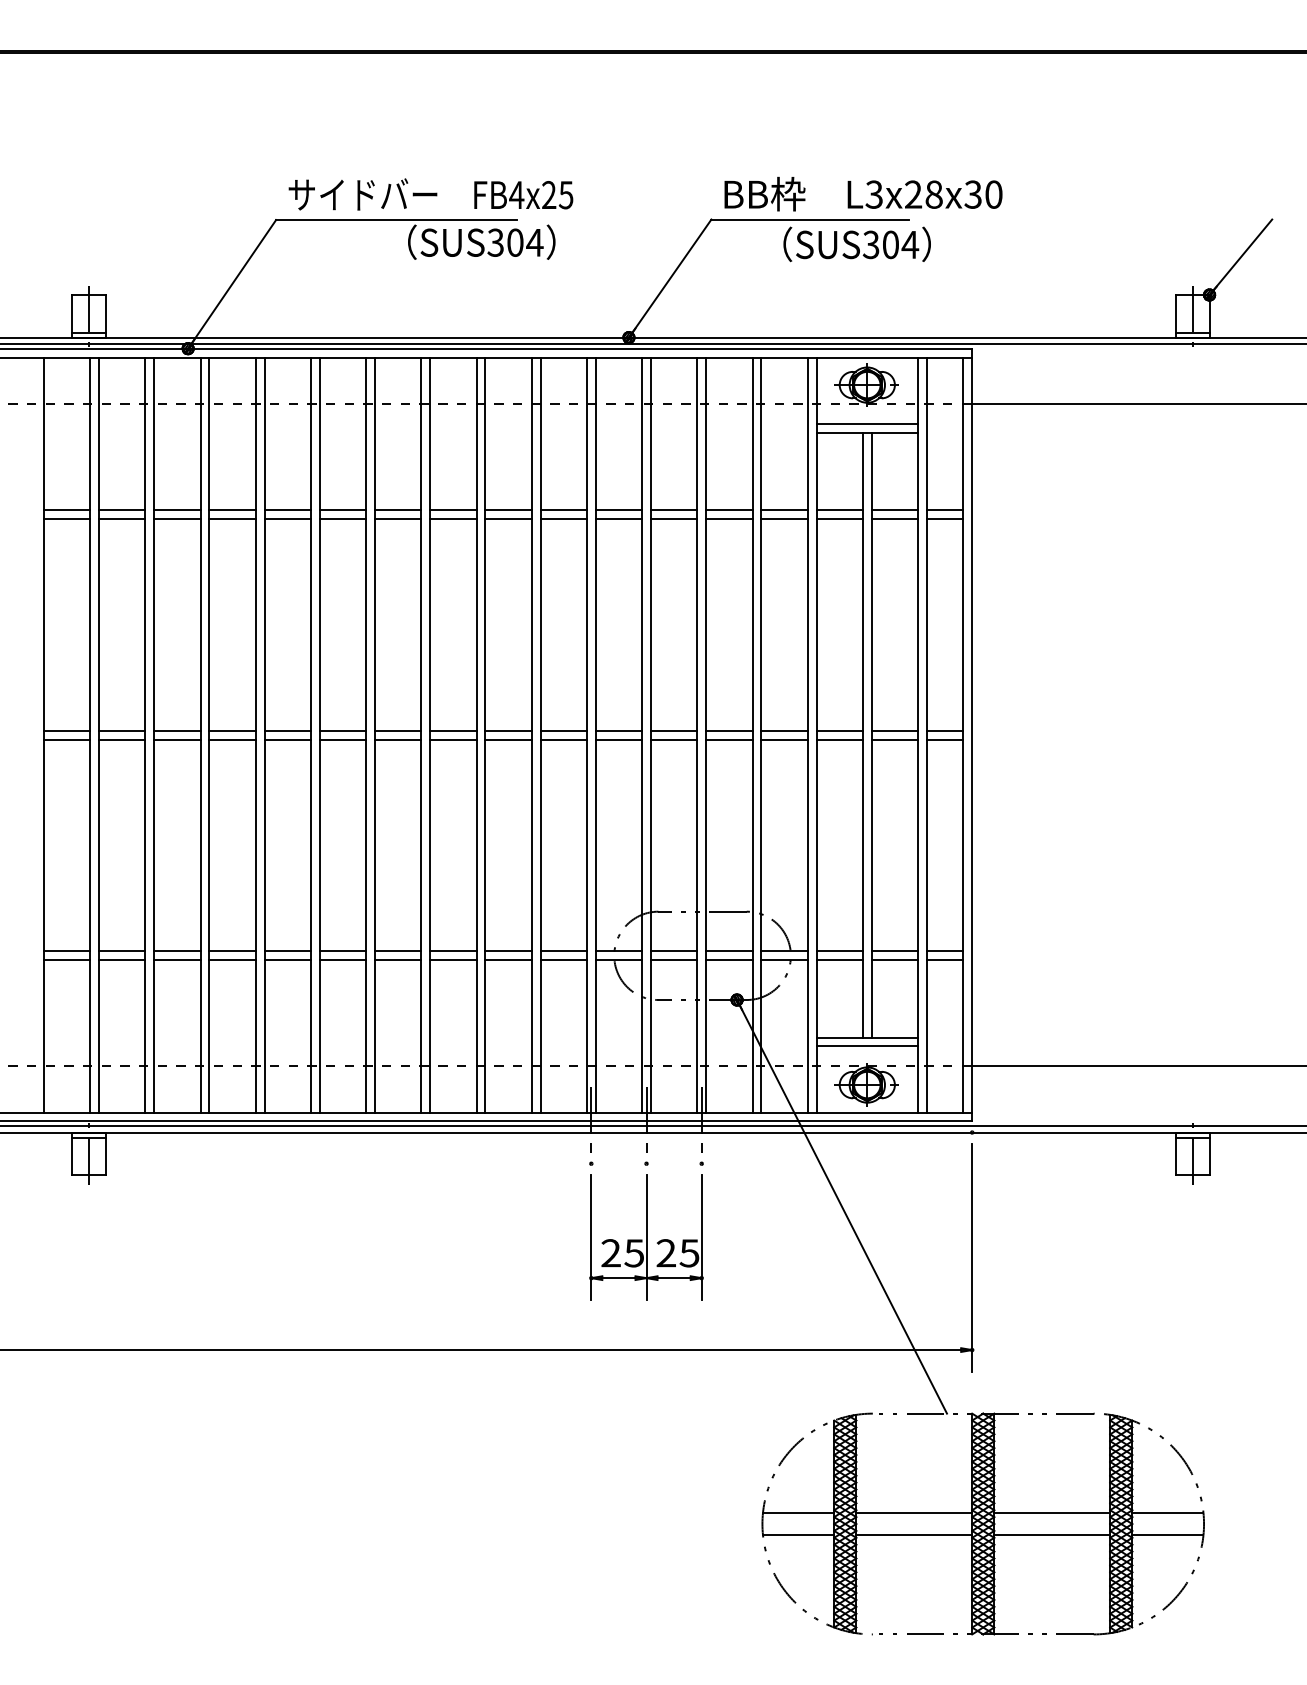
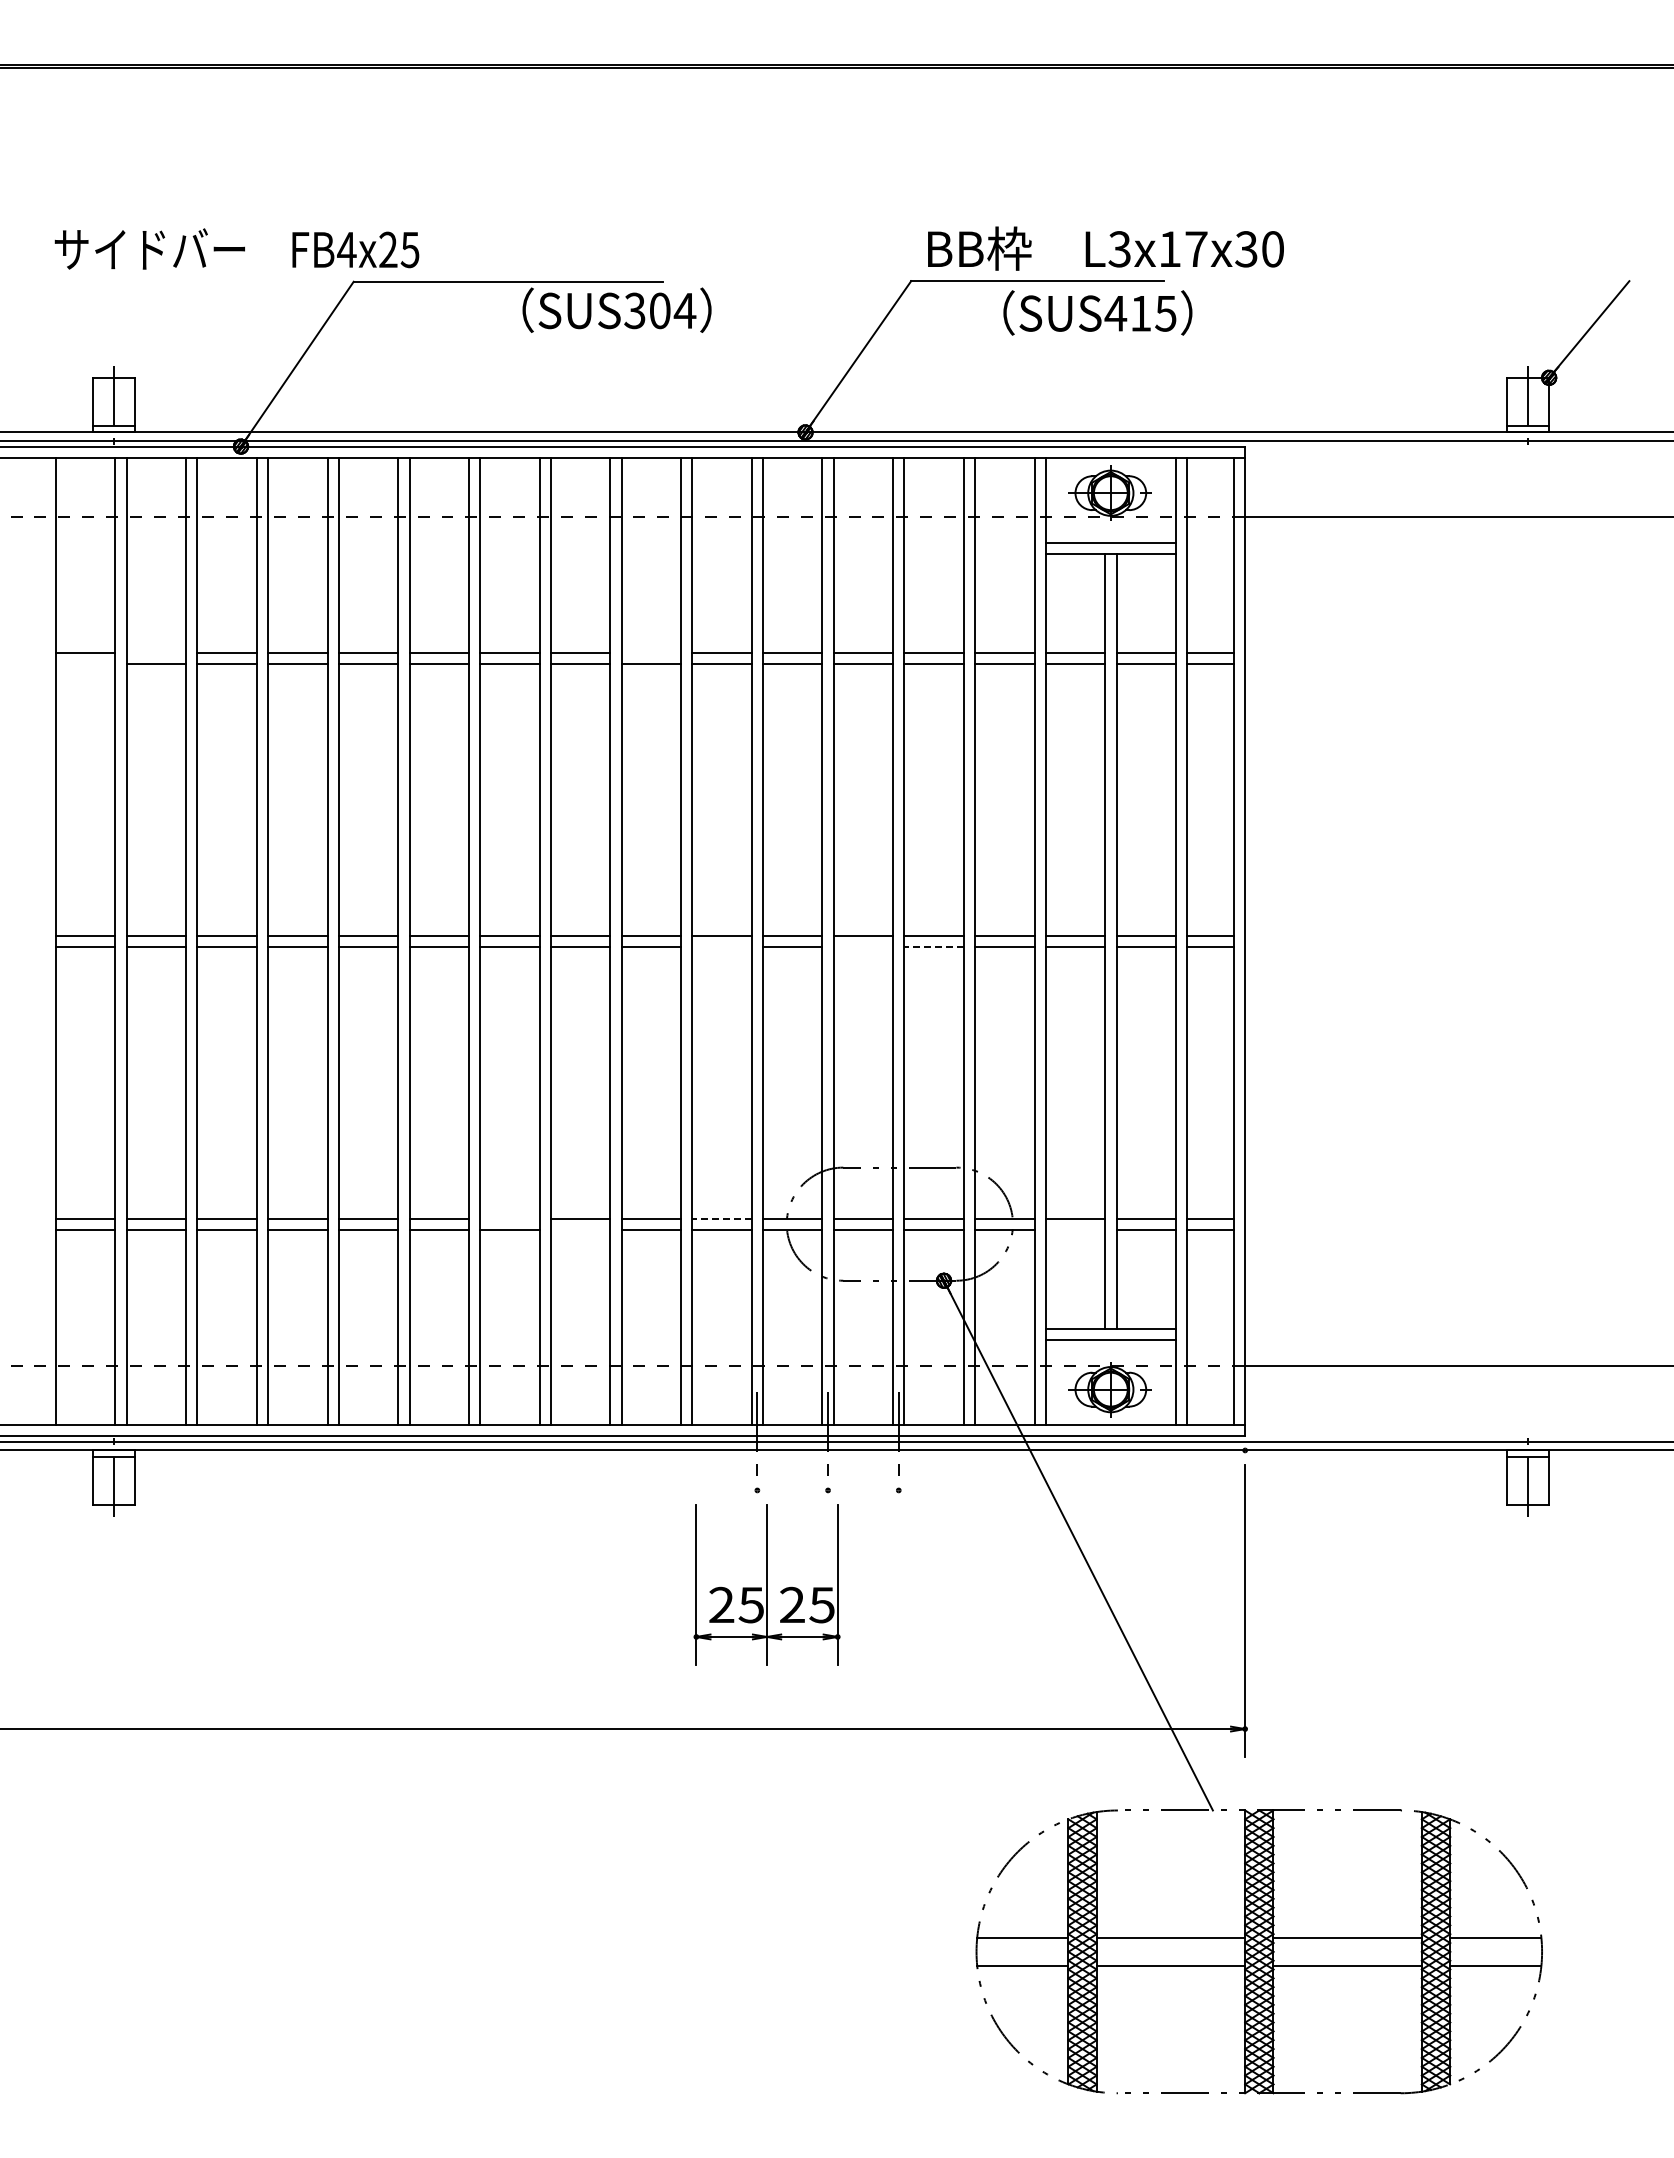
text: (430, 194) -> (236, 248), moved
text: (924, 194) -> (1183, 249), L3x28x30 -> L3x17x30
text: (890, 244) -> (1140, 313), SUS304 -> SUS415
line: (122, 510) -> (156, 653), removed
line: (508, 510) -> (651, 653), removed
line: (66, 518) -> (85, 664), removed
line: (563, 739) -> (721, 947), removed
line: (674, 739) -> (863, 947), removed
line: (729, 739) -> (934, 947), solid -> dashed
line: (397, 951) -> (509, 1218), removed
line: (564, 951) -> (722, 1218), solid -> dashed
line: (453, 960) -> (580, 1229), removed
line: (839, 960) -> (1075, 1229), removed
part: (646, 1237) -> (766, 1584), moved

